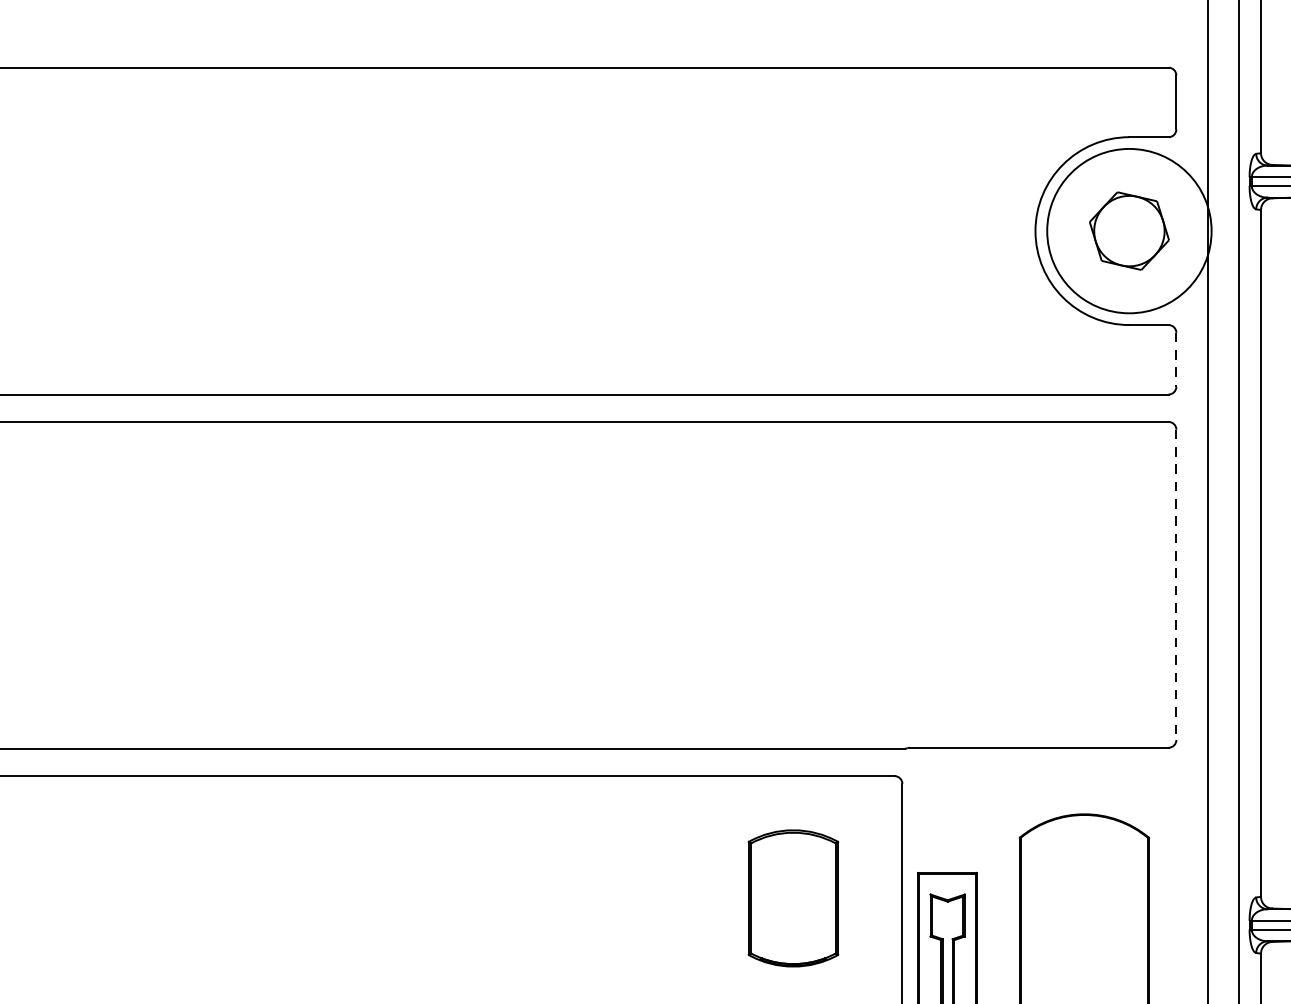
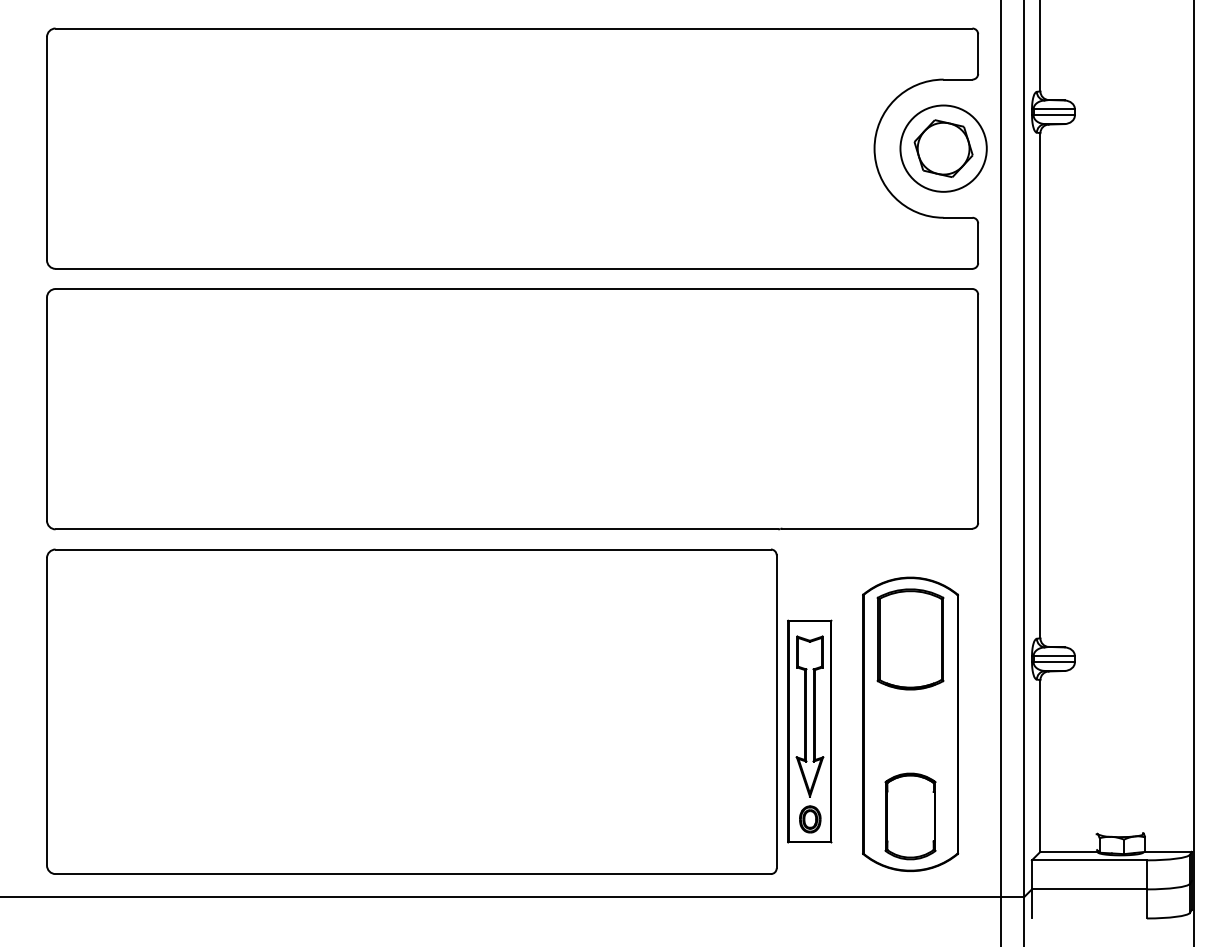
circle: (1129, 230) -> (943, 148), size x0.71
line: (1176, 360) -> (978, 243), dashed -> solid
line: (1176, 585) -> (978, 409), dashed -> solid
part: (793, 898) -> (910, 639), moved

